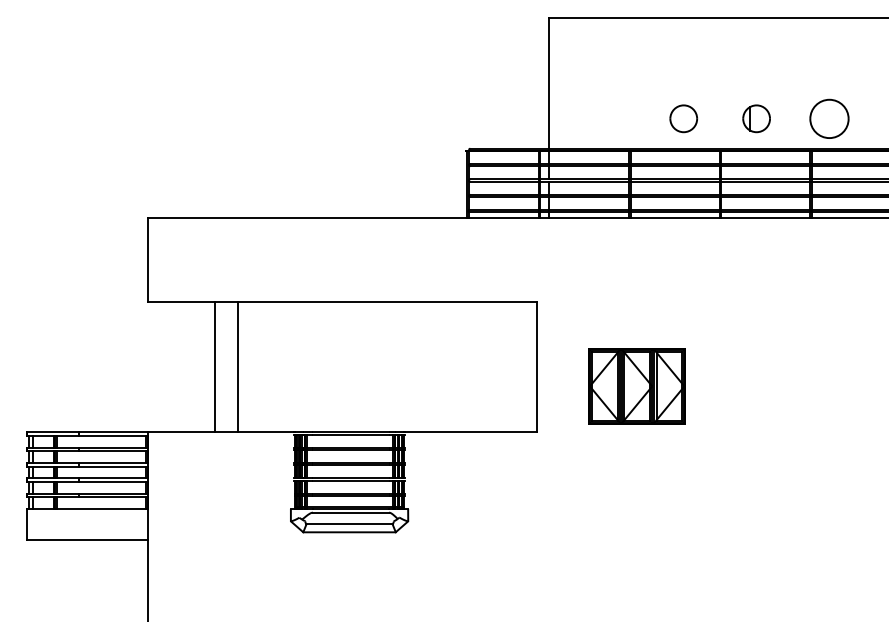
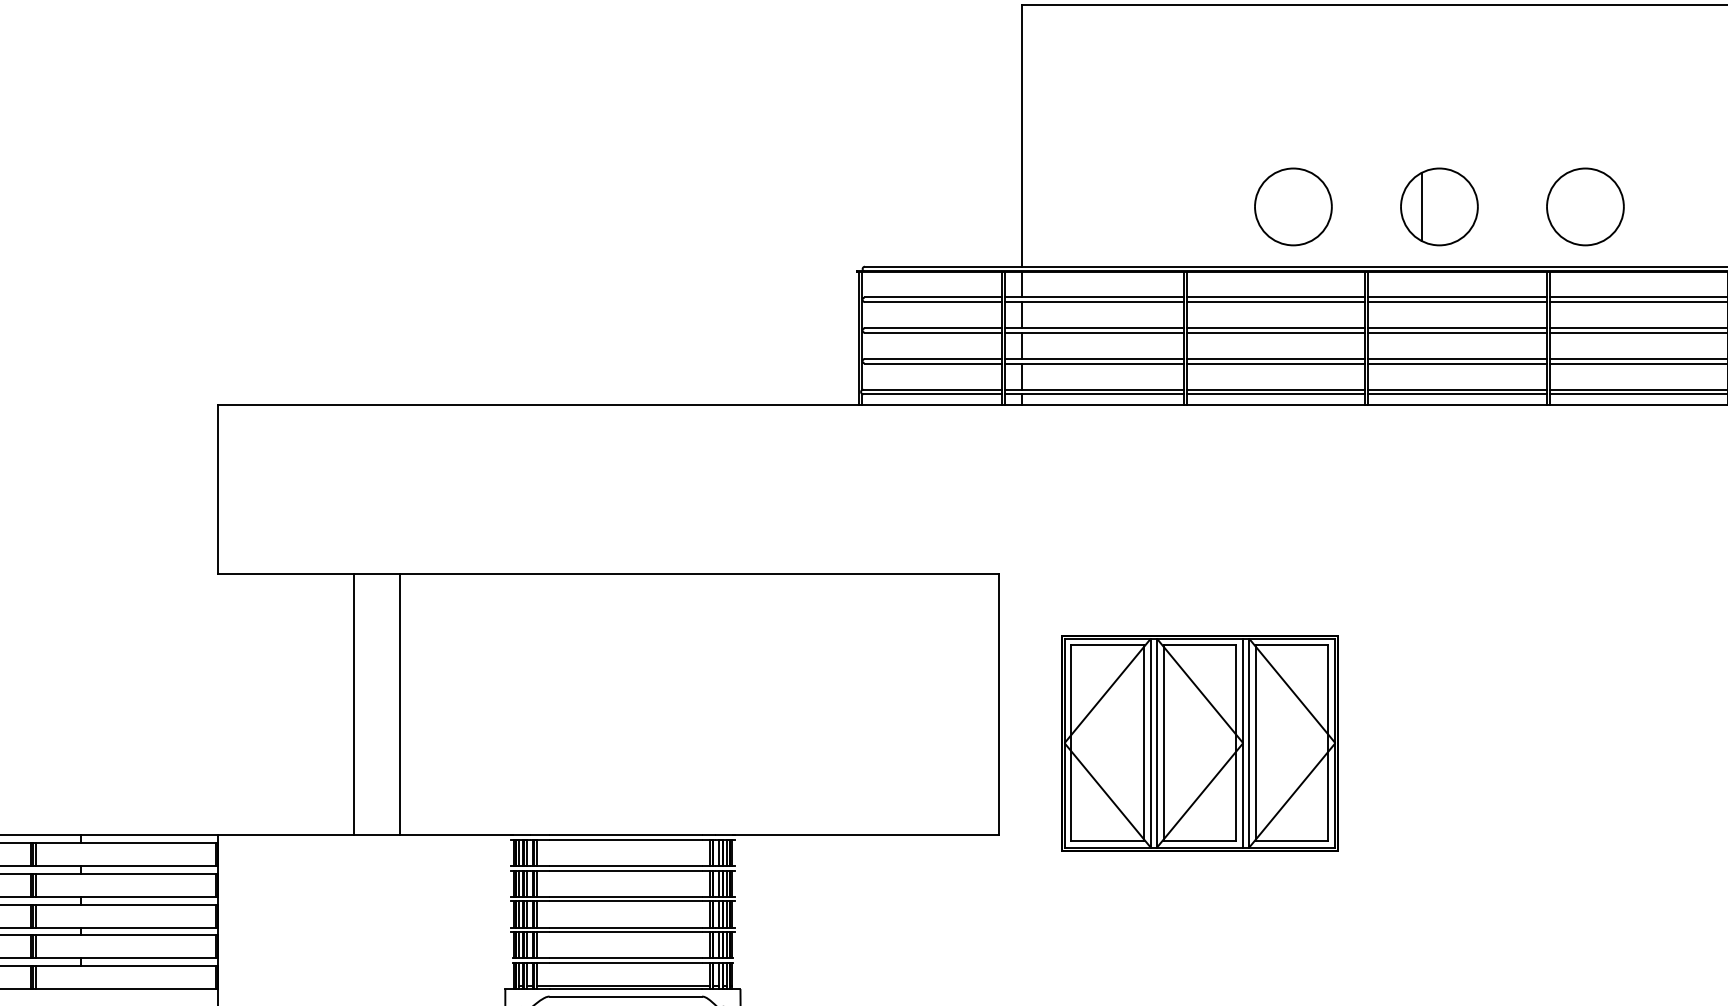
part: (683, 118) -> (1292, 206), size x1.43
part: (756, 118) -> (1439, 206), size x1.43
part: (636, 386) -> (1198, 743), size x1.43

